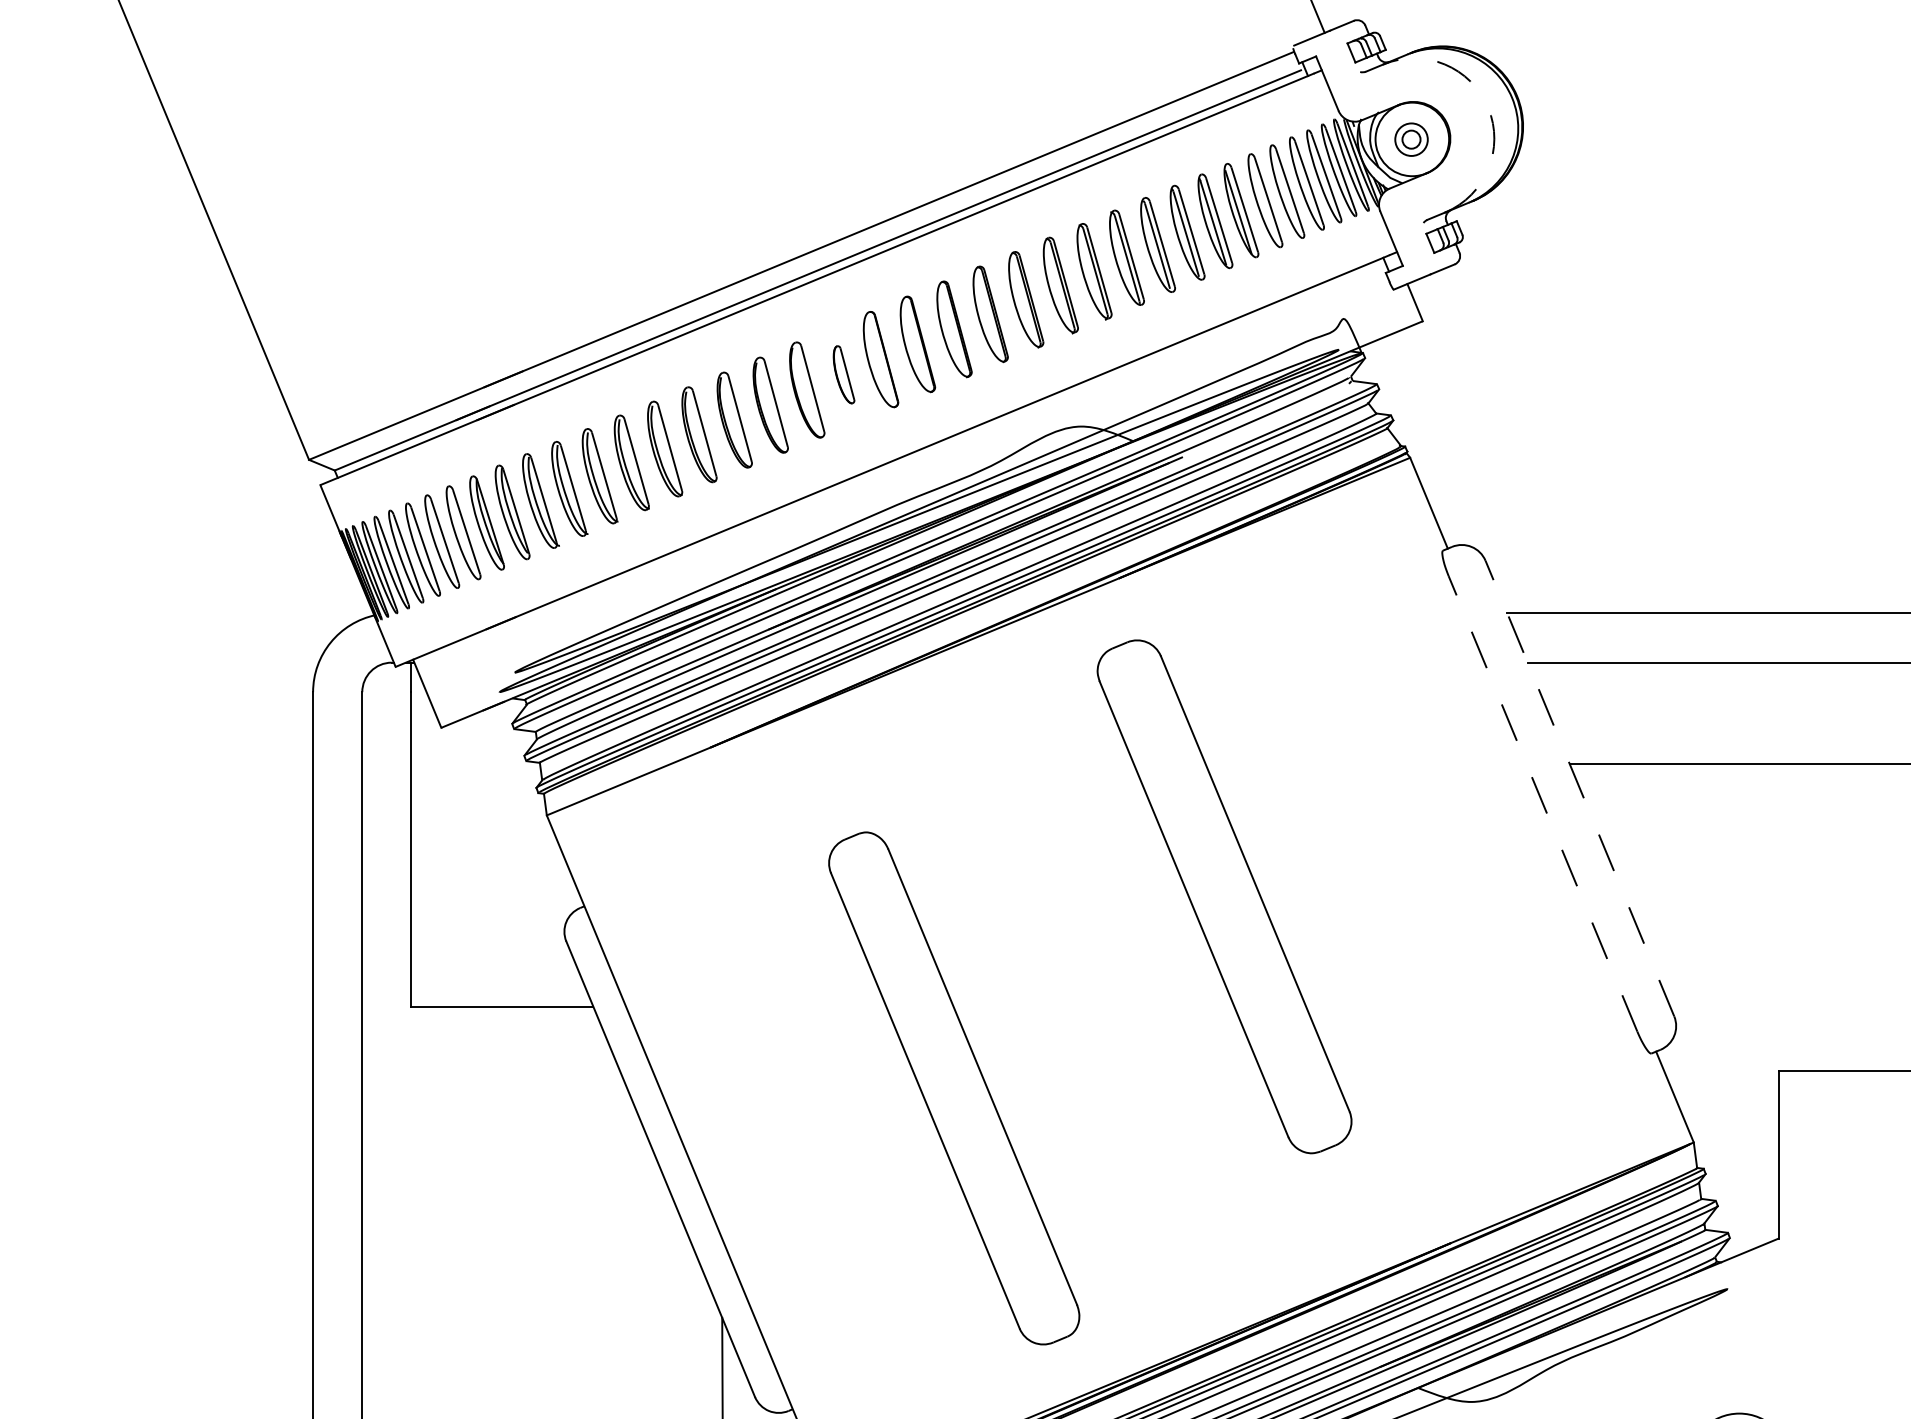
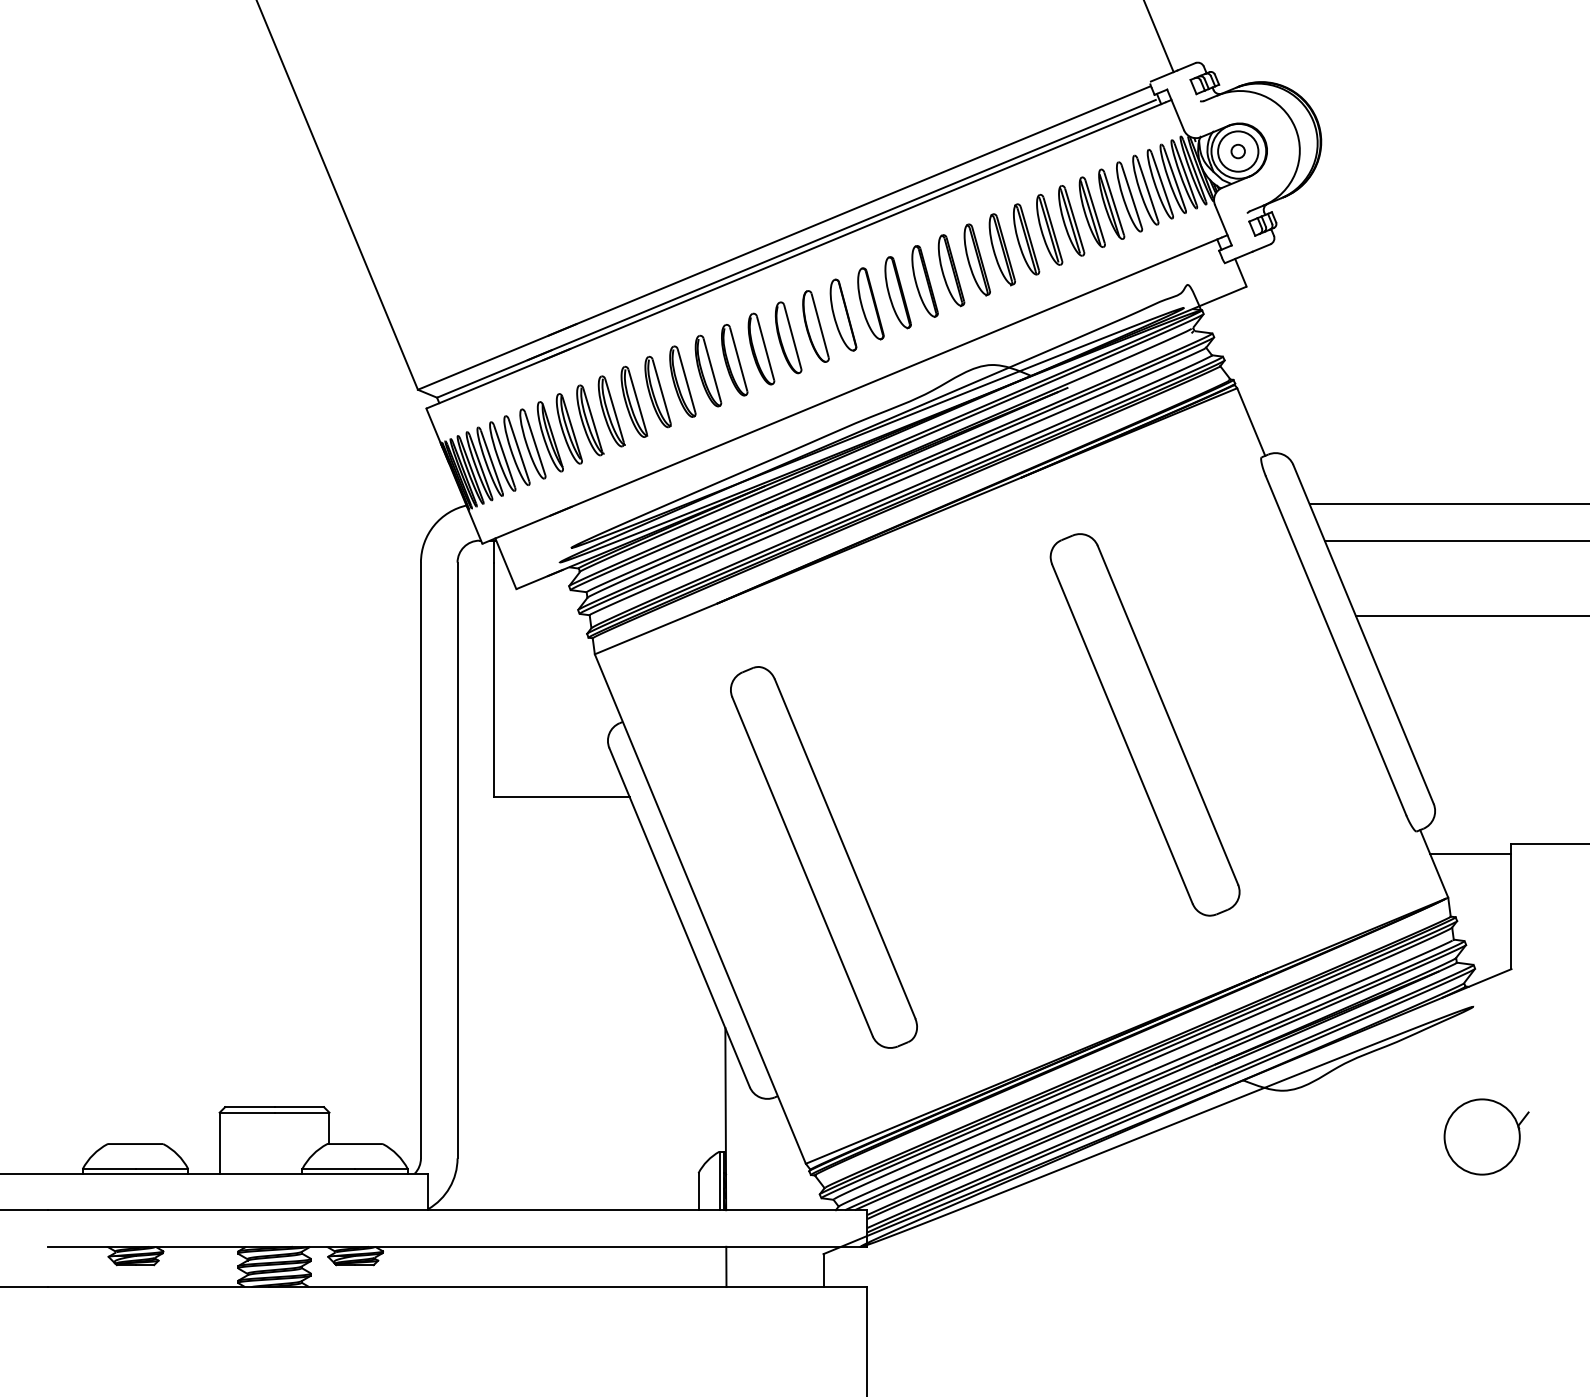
arc: (1488, 107) -> (1295, 127), dashed -> solid
circle: (1411, 139) -> (1238, 151), size x1.67
part: (843, 374) -> (815, 326), size x1.67
line: (1579, 787) -> (1363, 633), dashed -> solid
line: (1542, 803) -> (1335, 645), dashed -> solid
part: (1223, 896) -> (1144, 724), moved
line: (1723, 1083) -> (1470, 853), added
part: (953, 1088) -> (823, 857), moved

